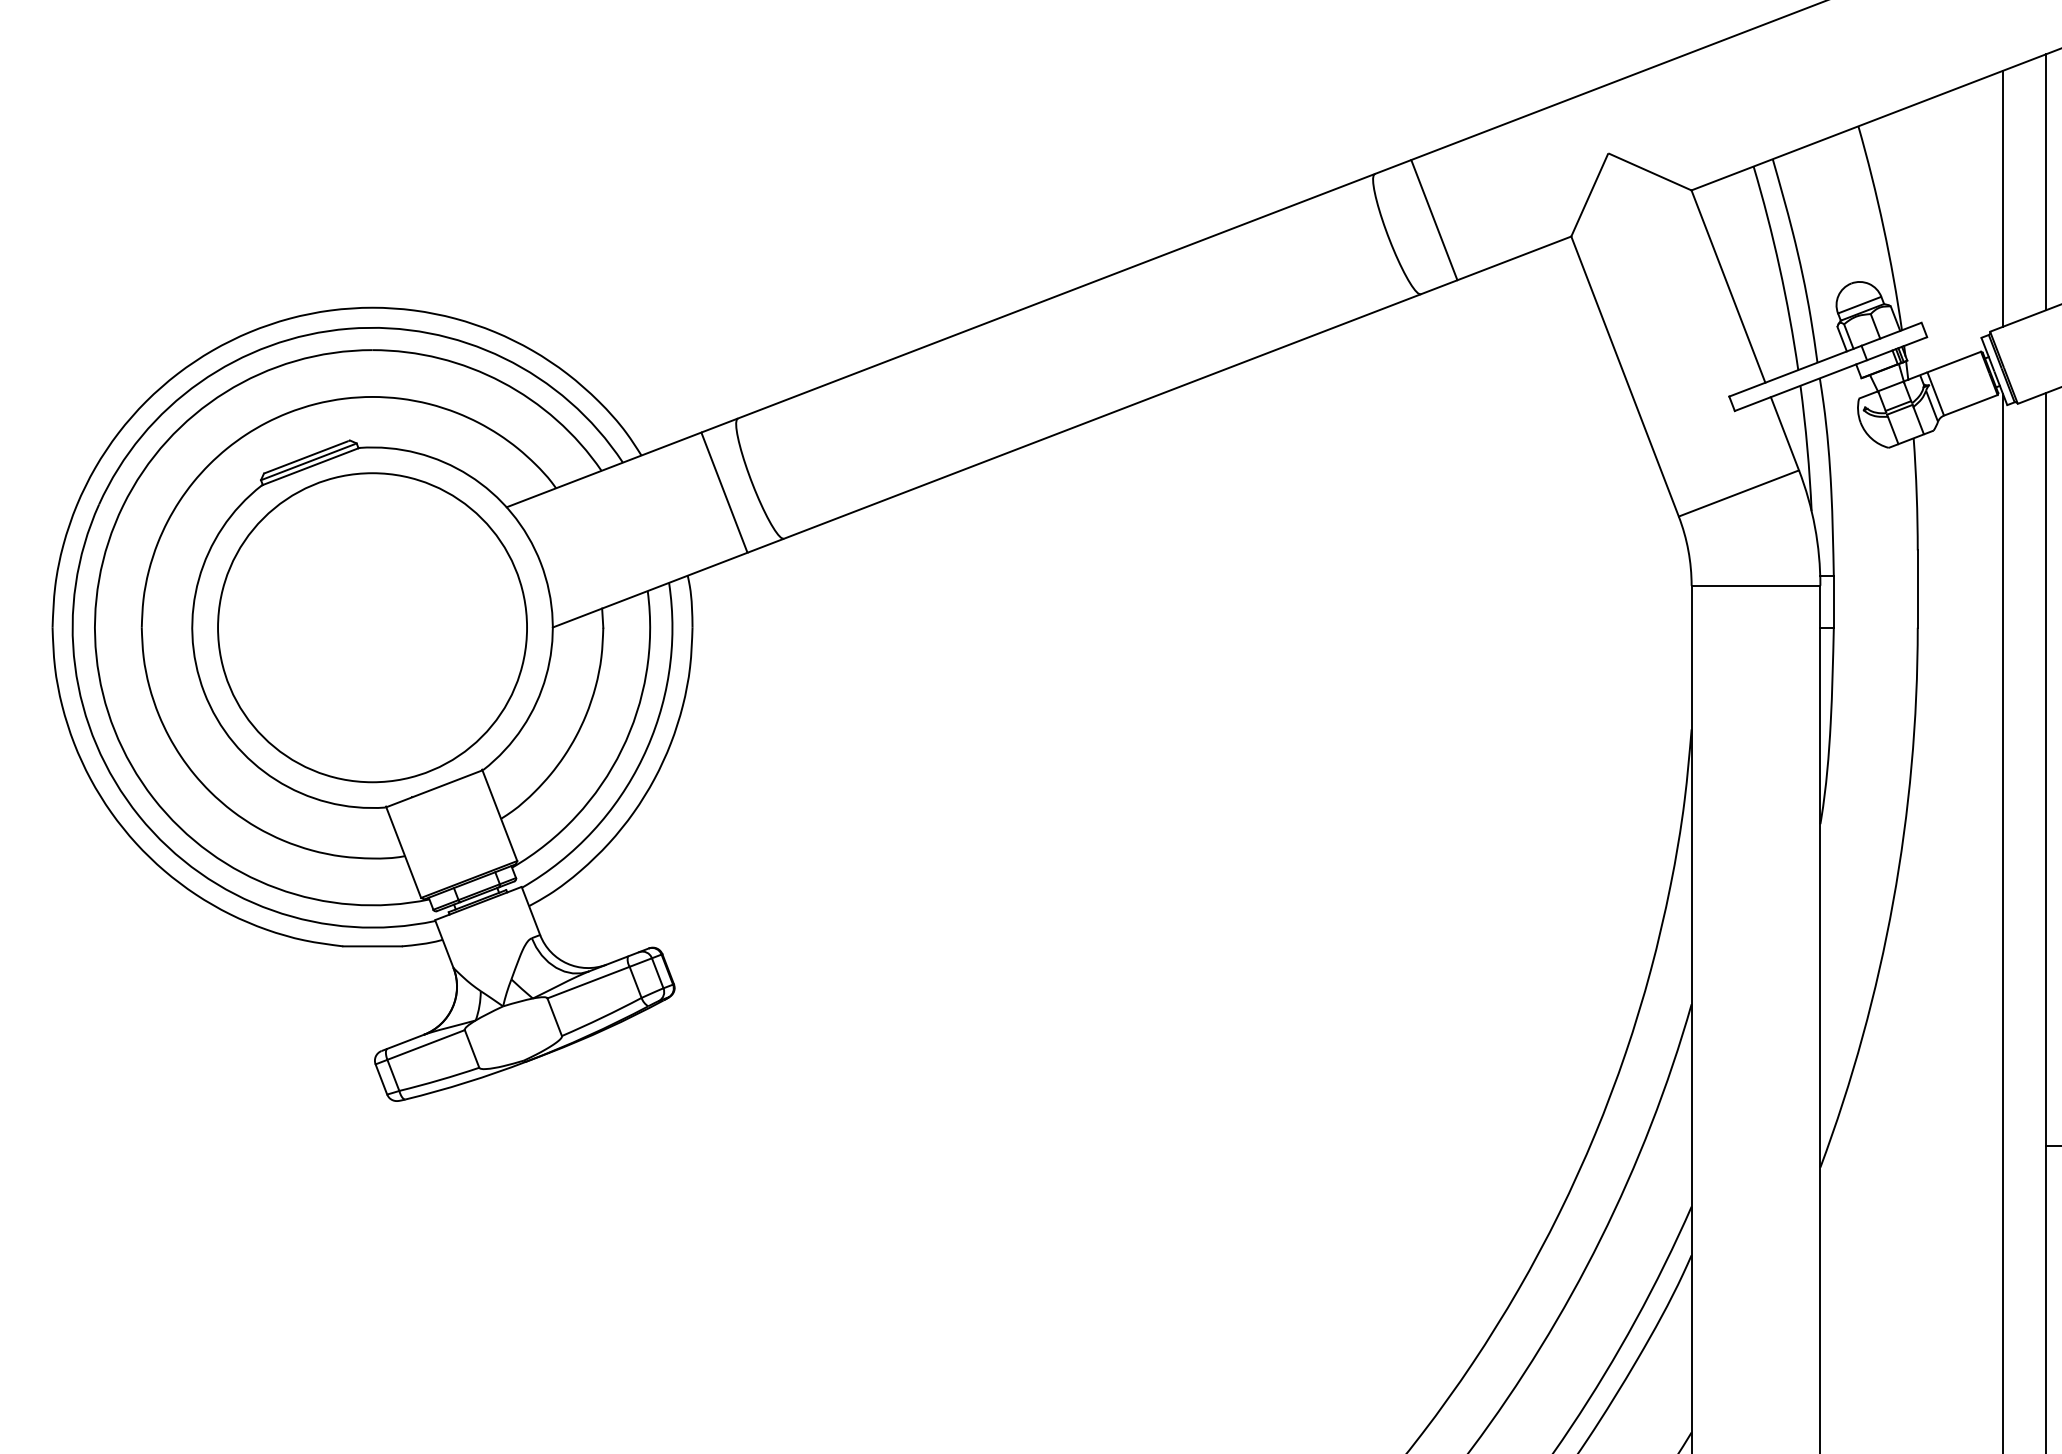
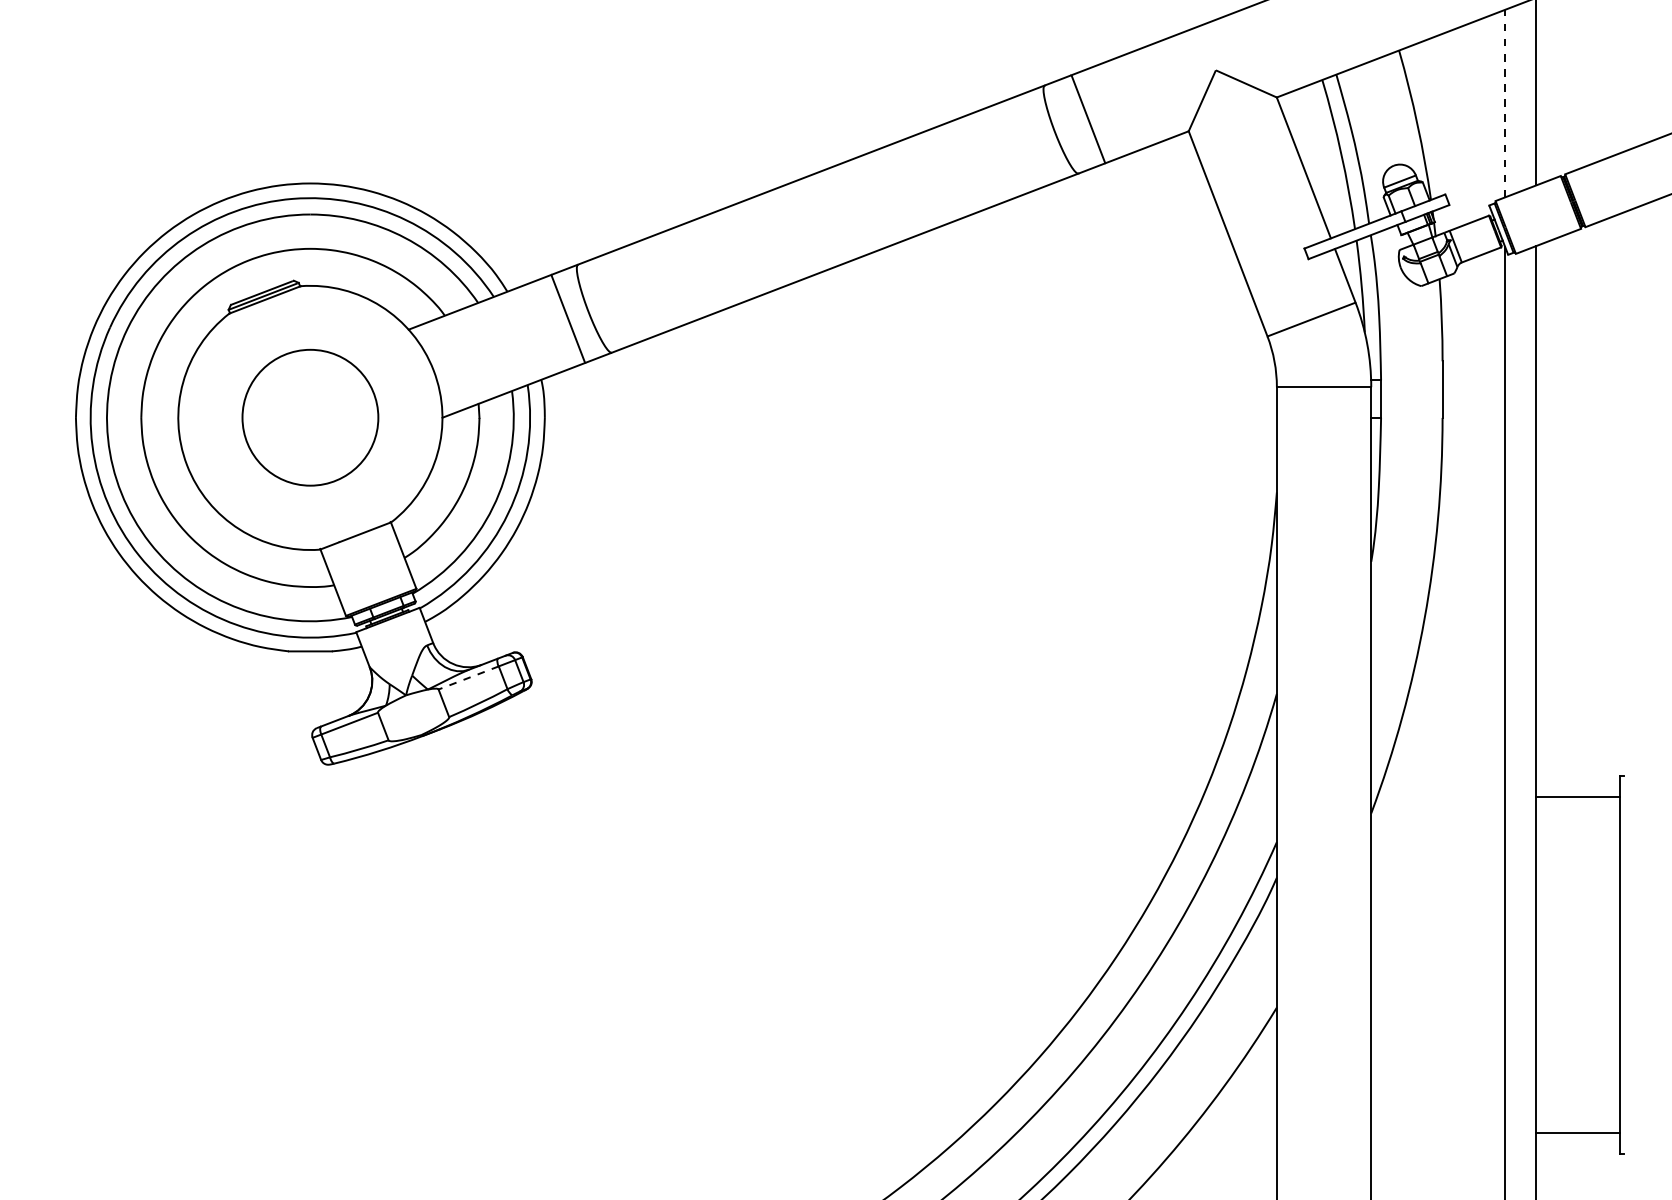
line: (2003, 198) -> (1505, 103), solid -> dashed
circle: (372, 627) -> (310, 417), size x0.6
line: (588, 983) -> (468, 678), solid -> dashed

